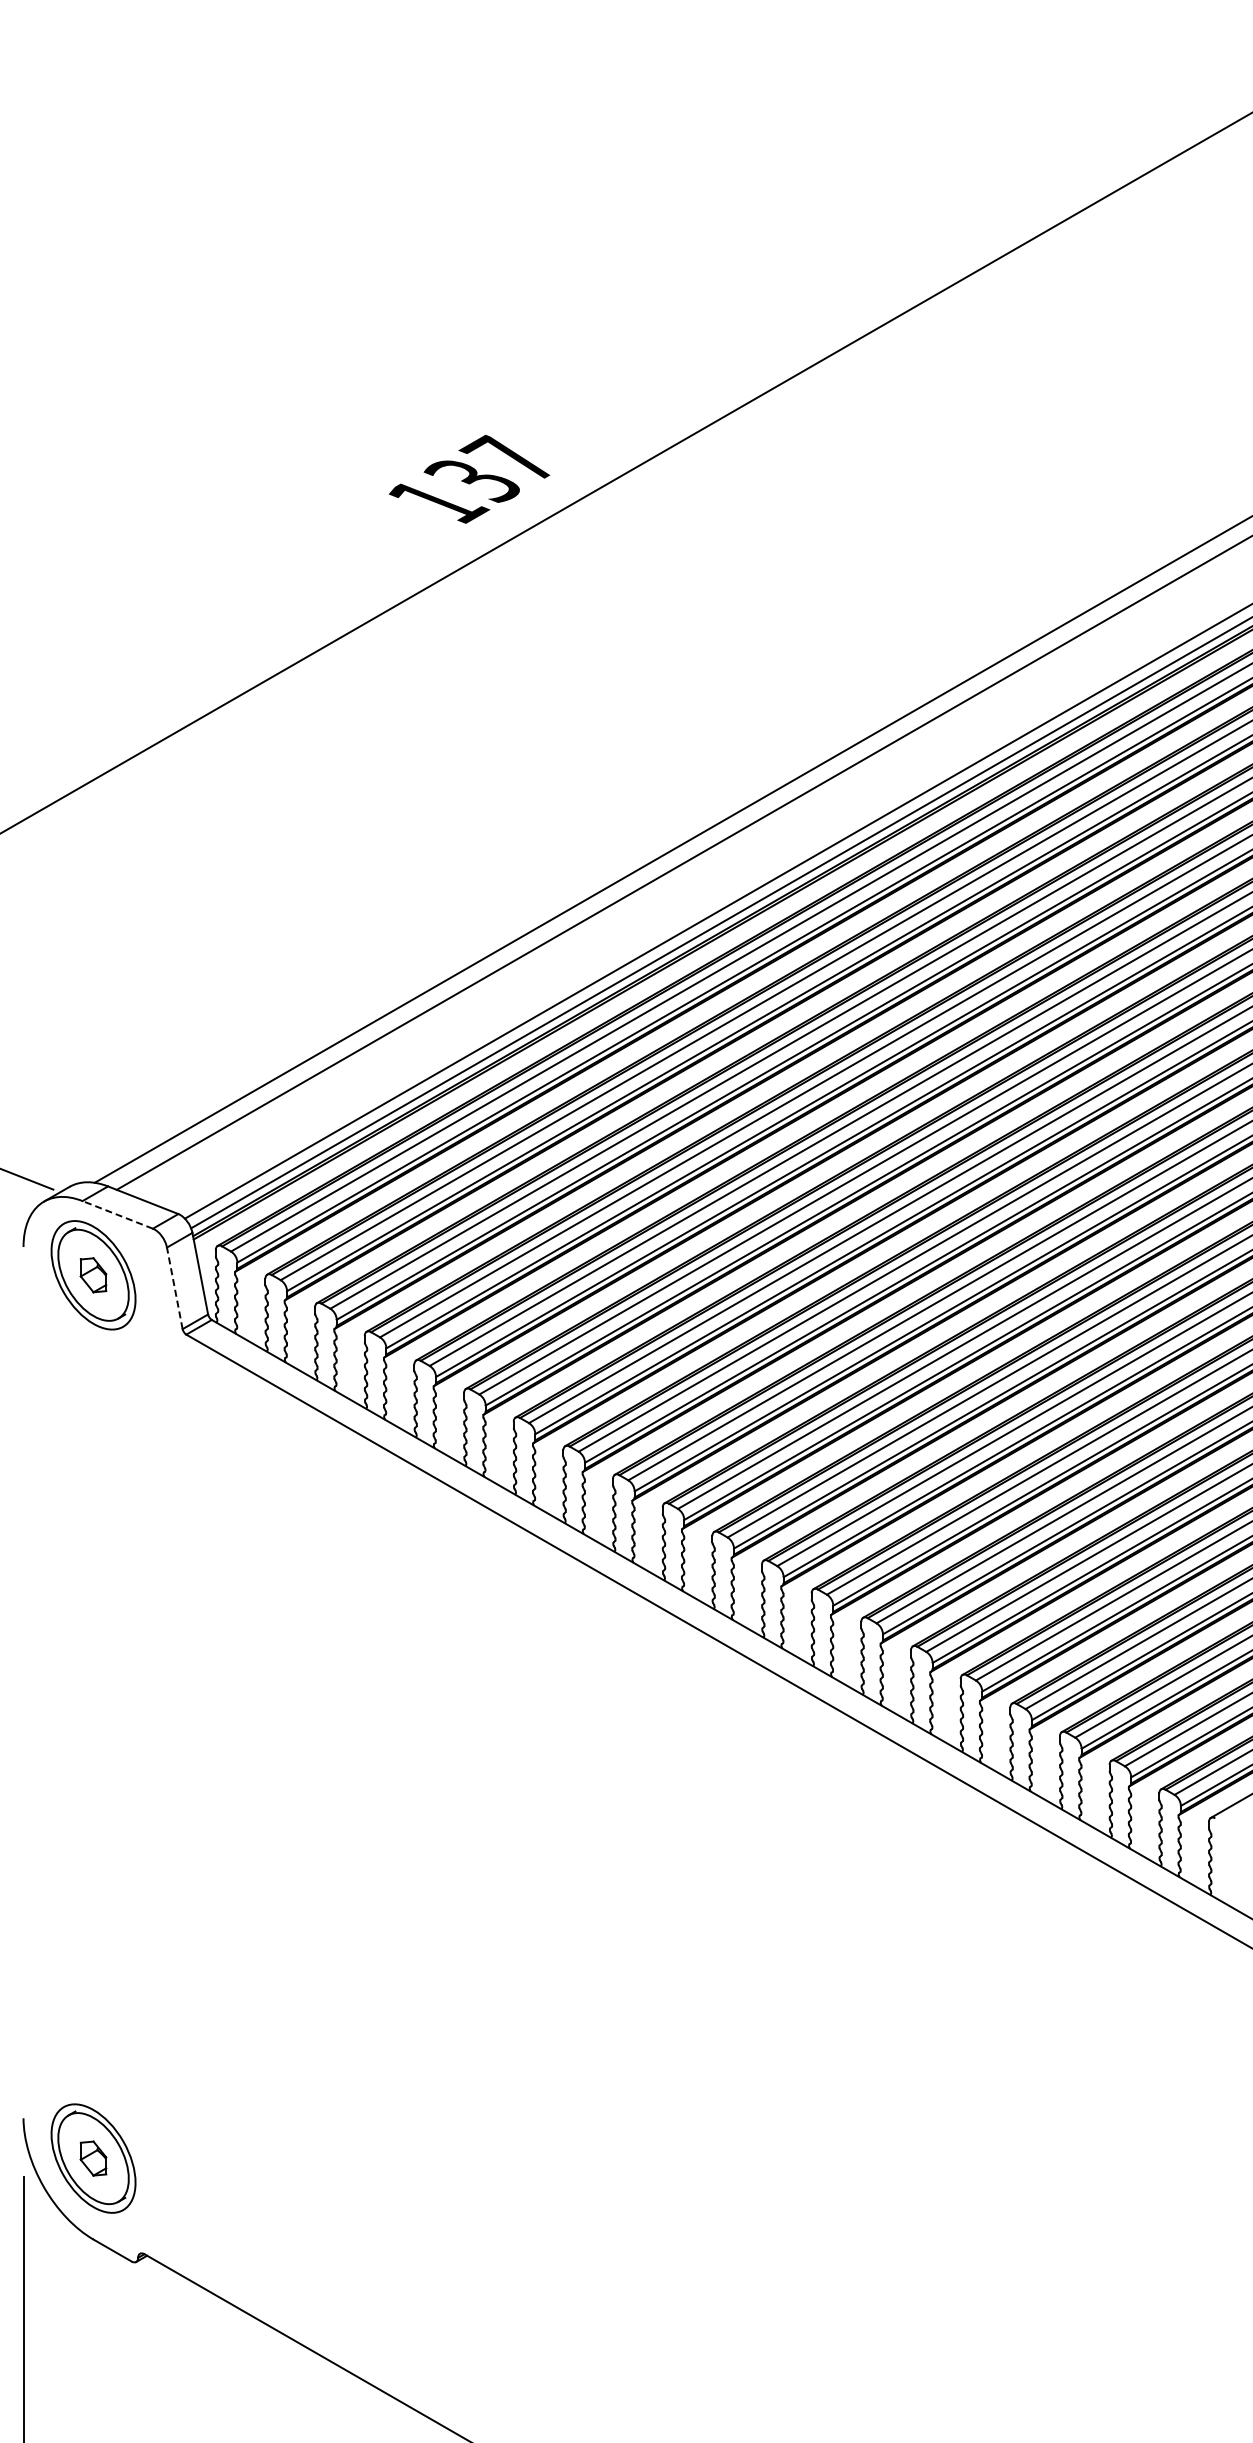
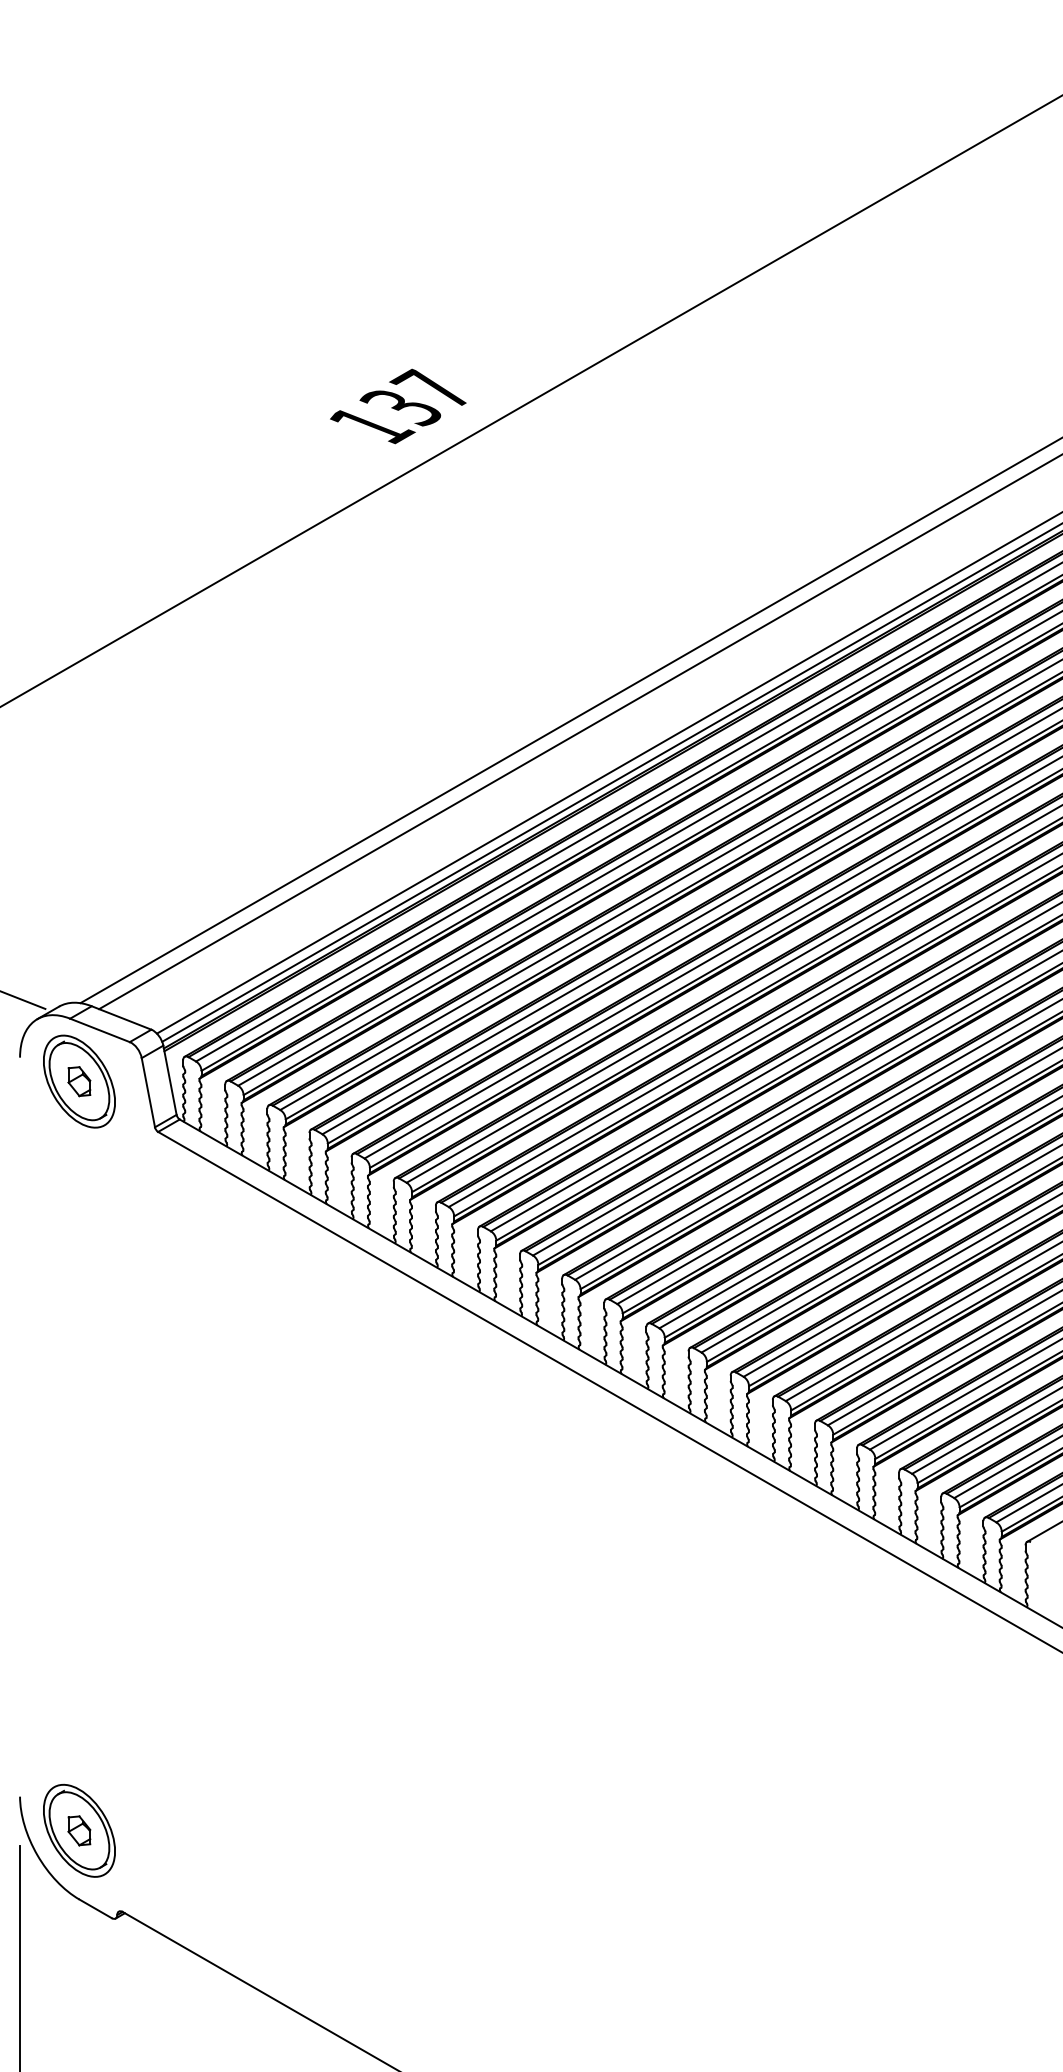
line: (117, 1214) -> (99, 1030), dashed -> solid
line: (174, 1288) -> (148, 1092), dashed -> solid

